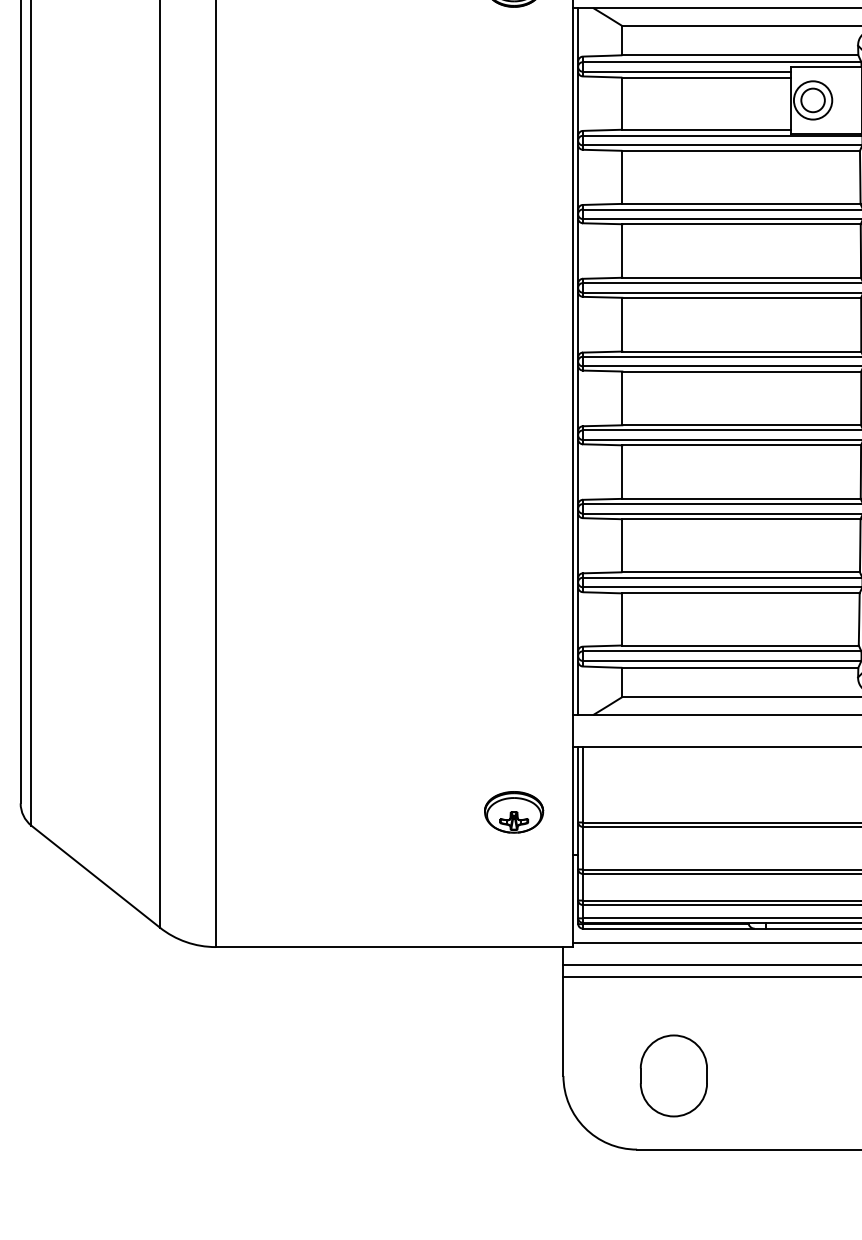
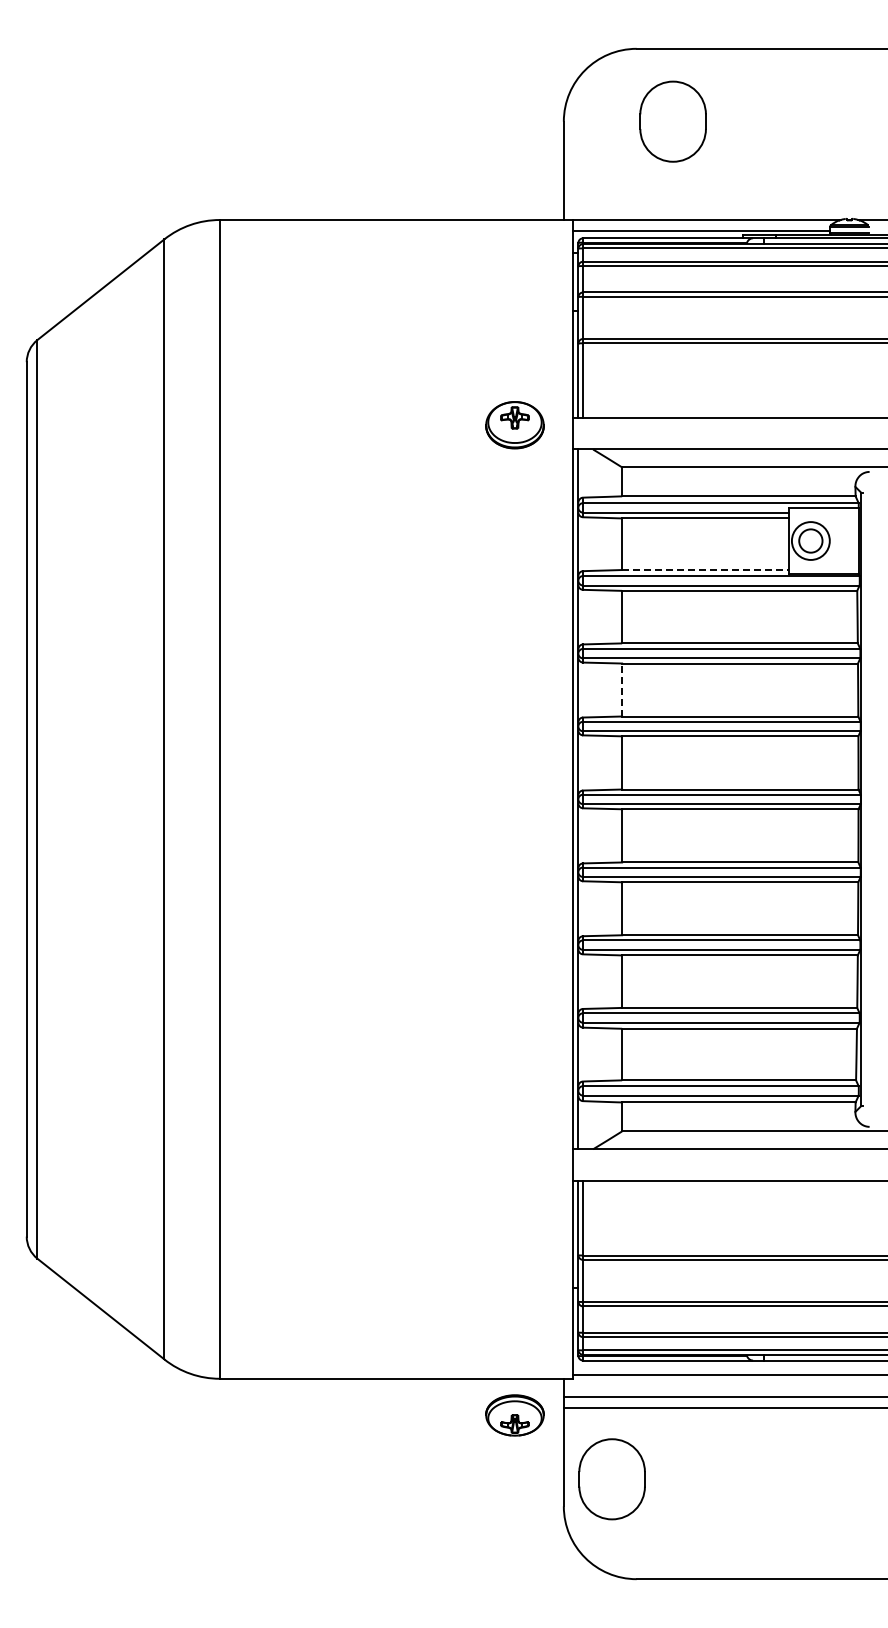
line: (707, 130) -> (706, 570), solid -> dashed
line: (622, 250) -> (622, 689), solid -> dashed
part: (513, 812) -> (514, 1415), moved
part: (673, 1076) -> (611, 1479), moved

